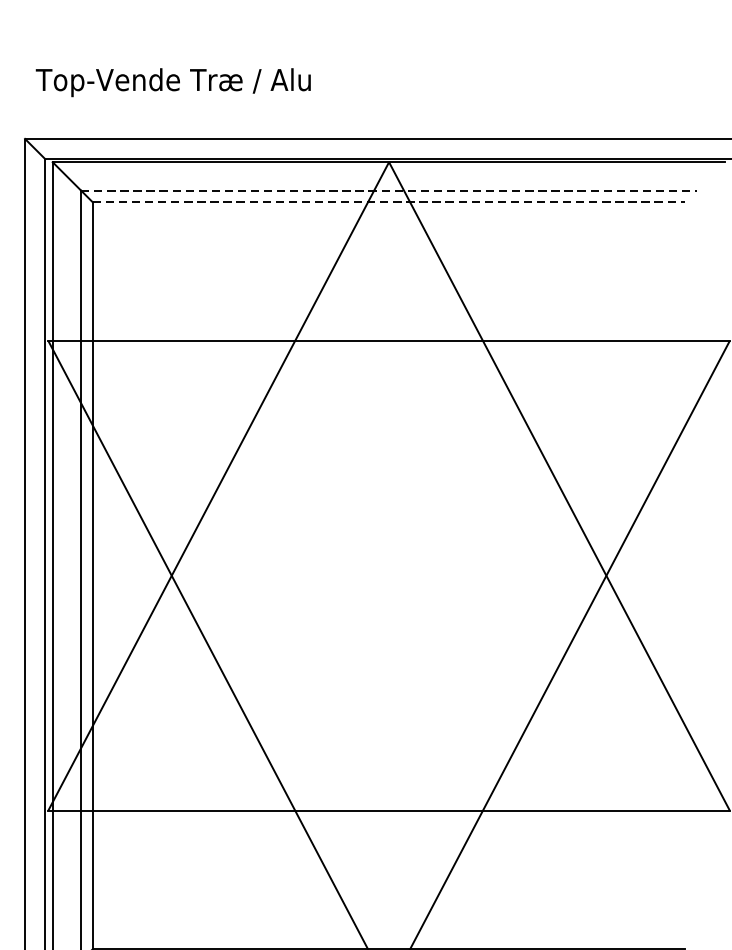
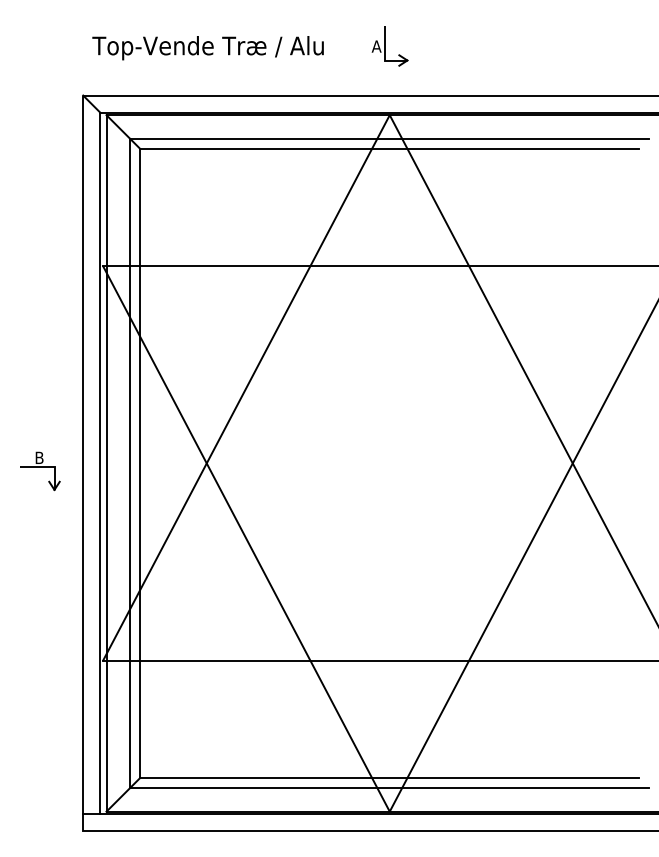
part: (388, 80) -> (389, 46), added
line: (389, 191) -> (390, 139), dashed -> solid
line: (388, 201) -> (389, 148), dashed -> solid

